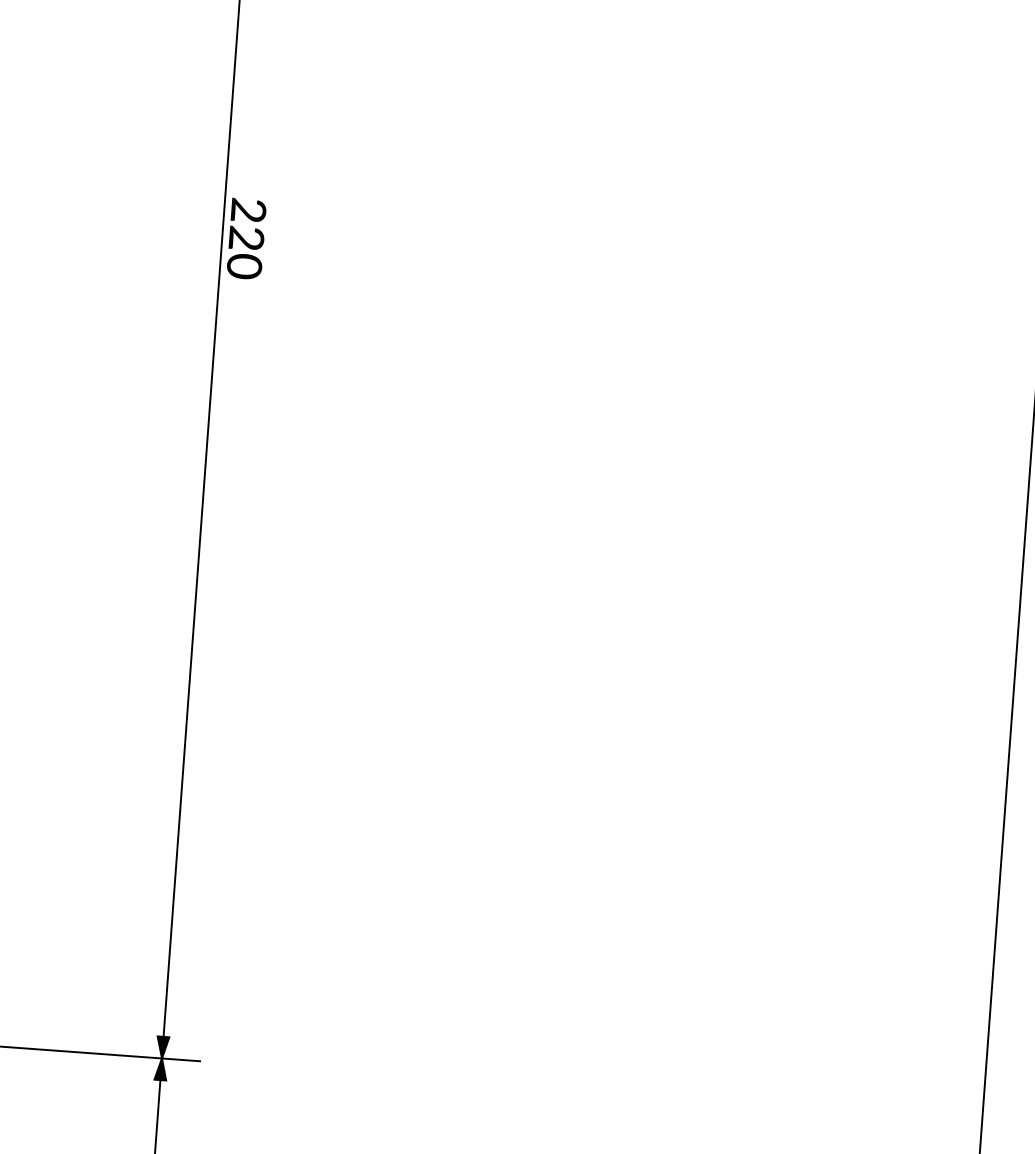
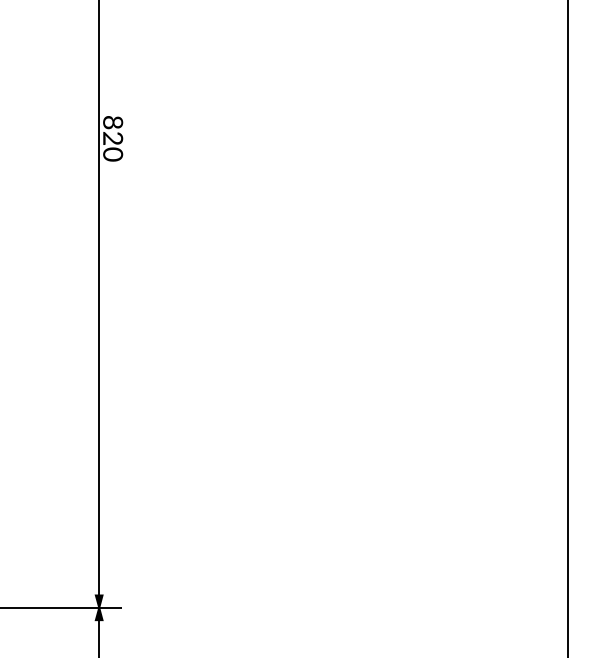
text: (247, 210) -> (112, 122), 220 -> 820

